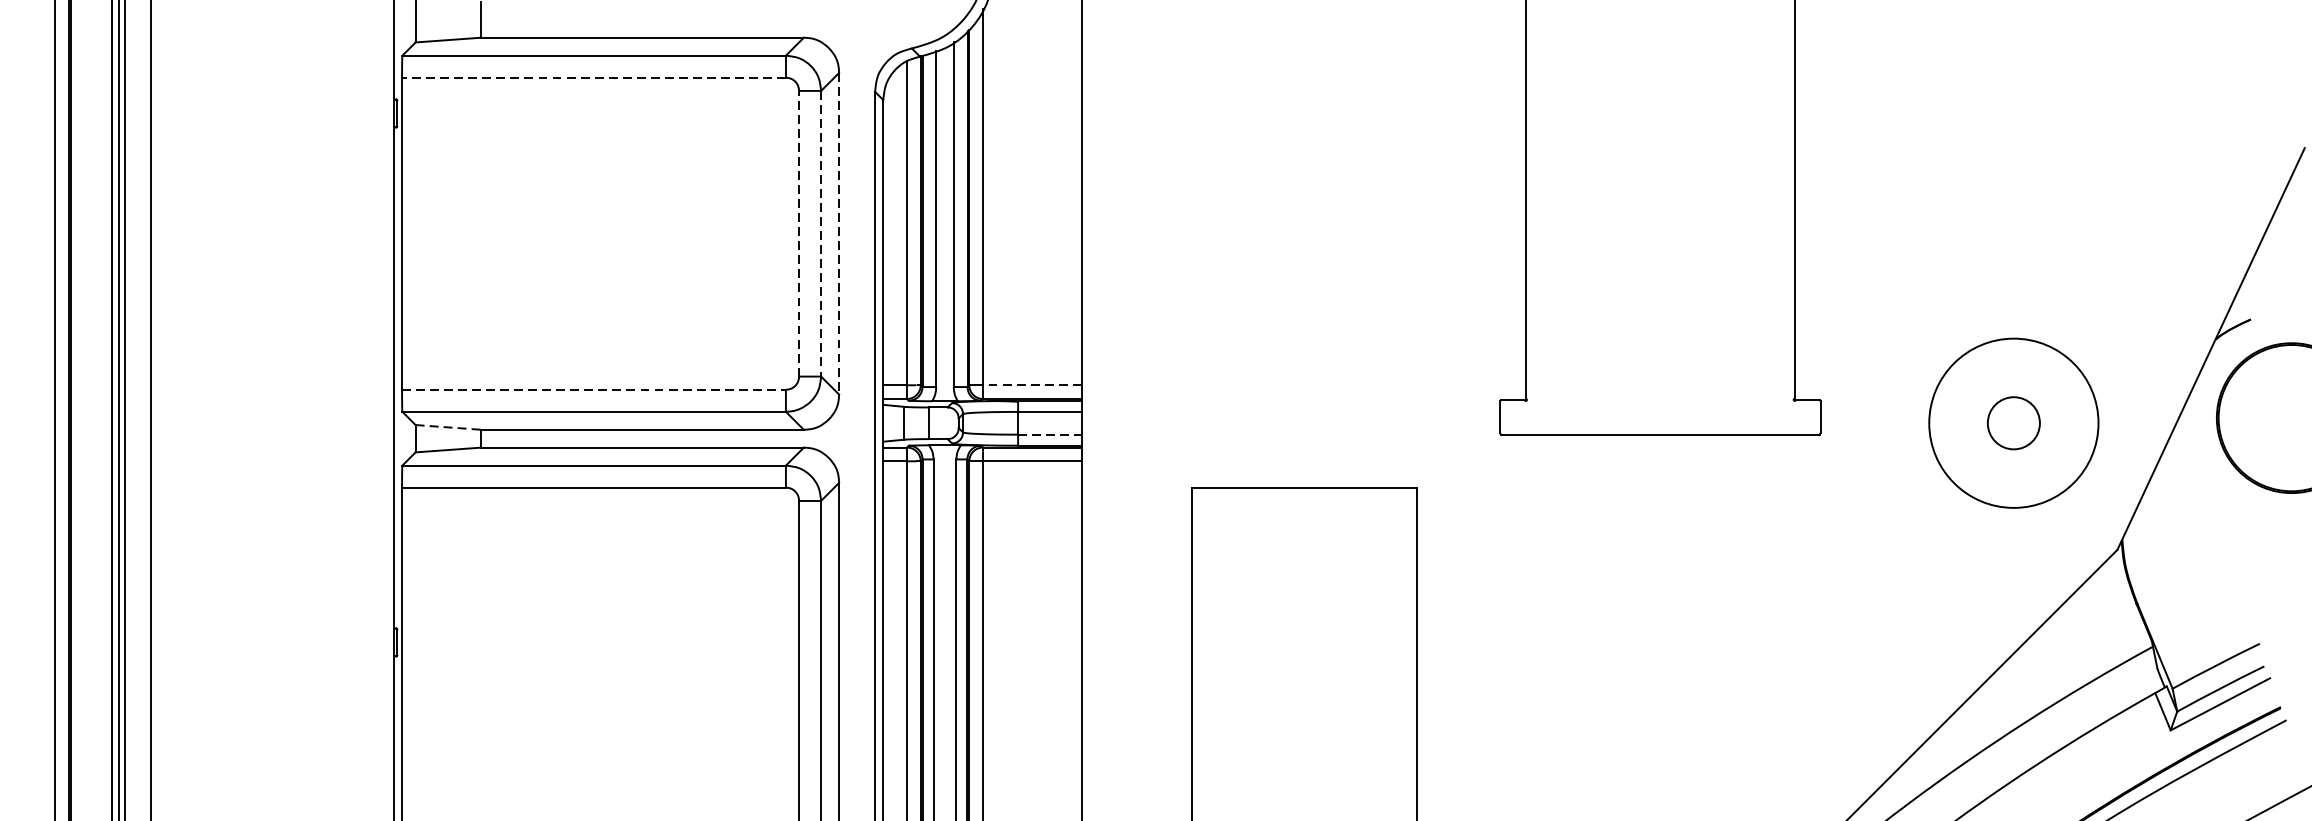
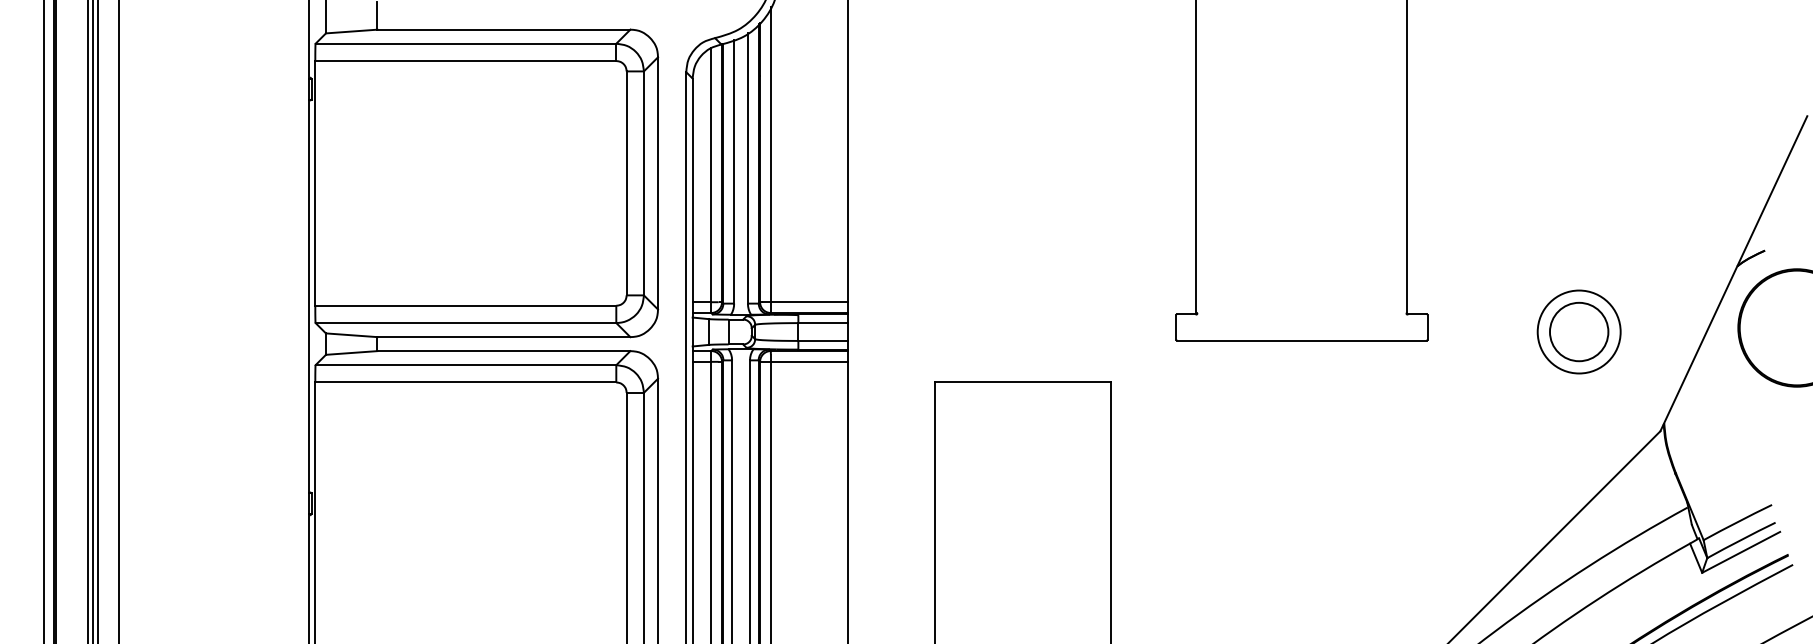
line: (593, 78) -> (465, 61), dashed -> solid
line: (798, 233) -> (626, 183), dashed -> solid
line: (820, 233) -> (643, 183), dashed -> solid
line: (839, 233) -> (658, 183), dashed -> solid
line: (1032, 385) -> (809, 302), dashed -> solid
line: (593, 389) -> (465, 305), dashed -> solid
circle: (2013, 422) -> (1578, 331), size x0.62
circle: (2013, 422) -> (1578, 331), size x1.43
line: (448, 427) -> (351, 335), dashed -> solid
line: (1050, 434) -> (823, 340), dashed -> solid

